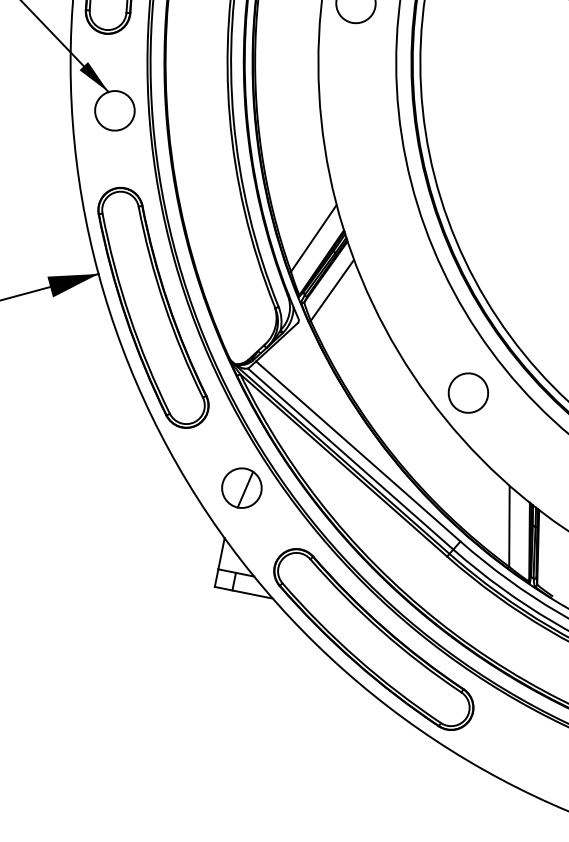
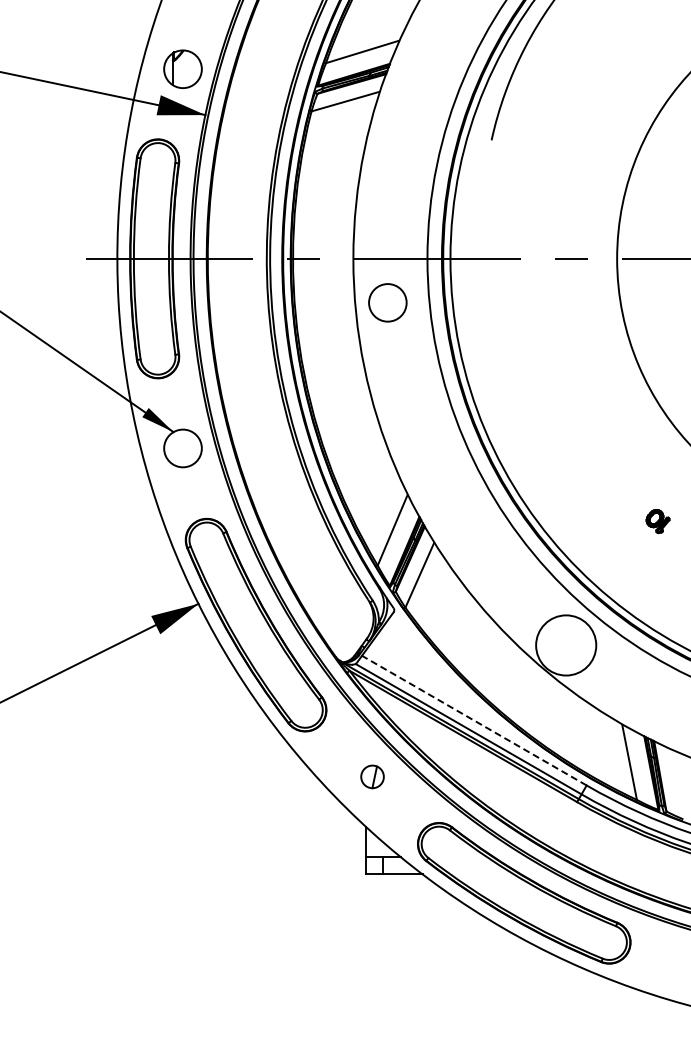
circle: (468, 393) -> (566, 645), size x1.6
line: (358, 451) -> (474, 720), solid -> dashed
part: (241, 487) -> (372, 776), size x0.6

